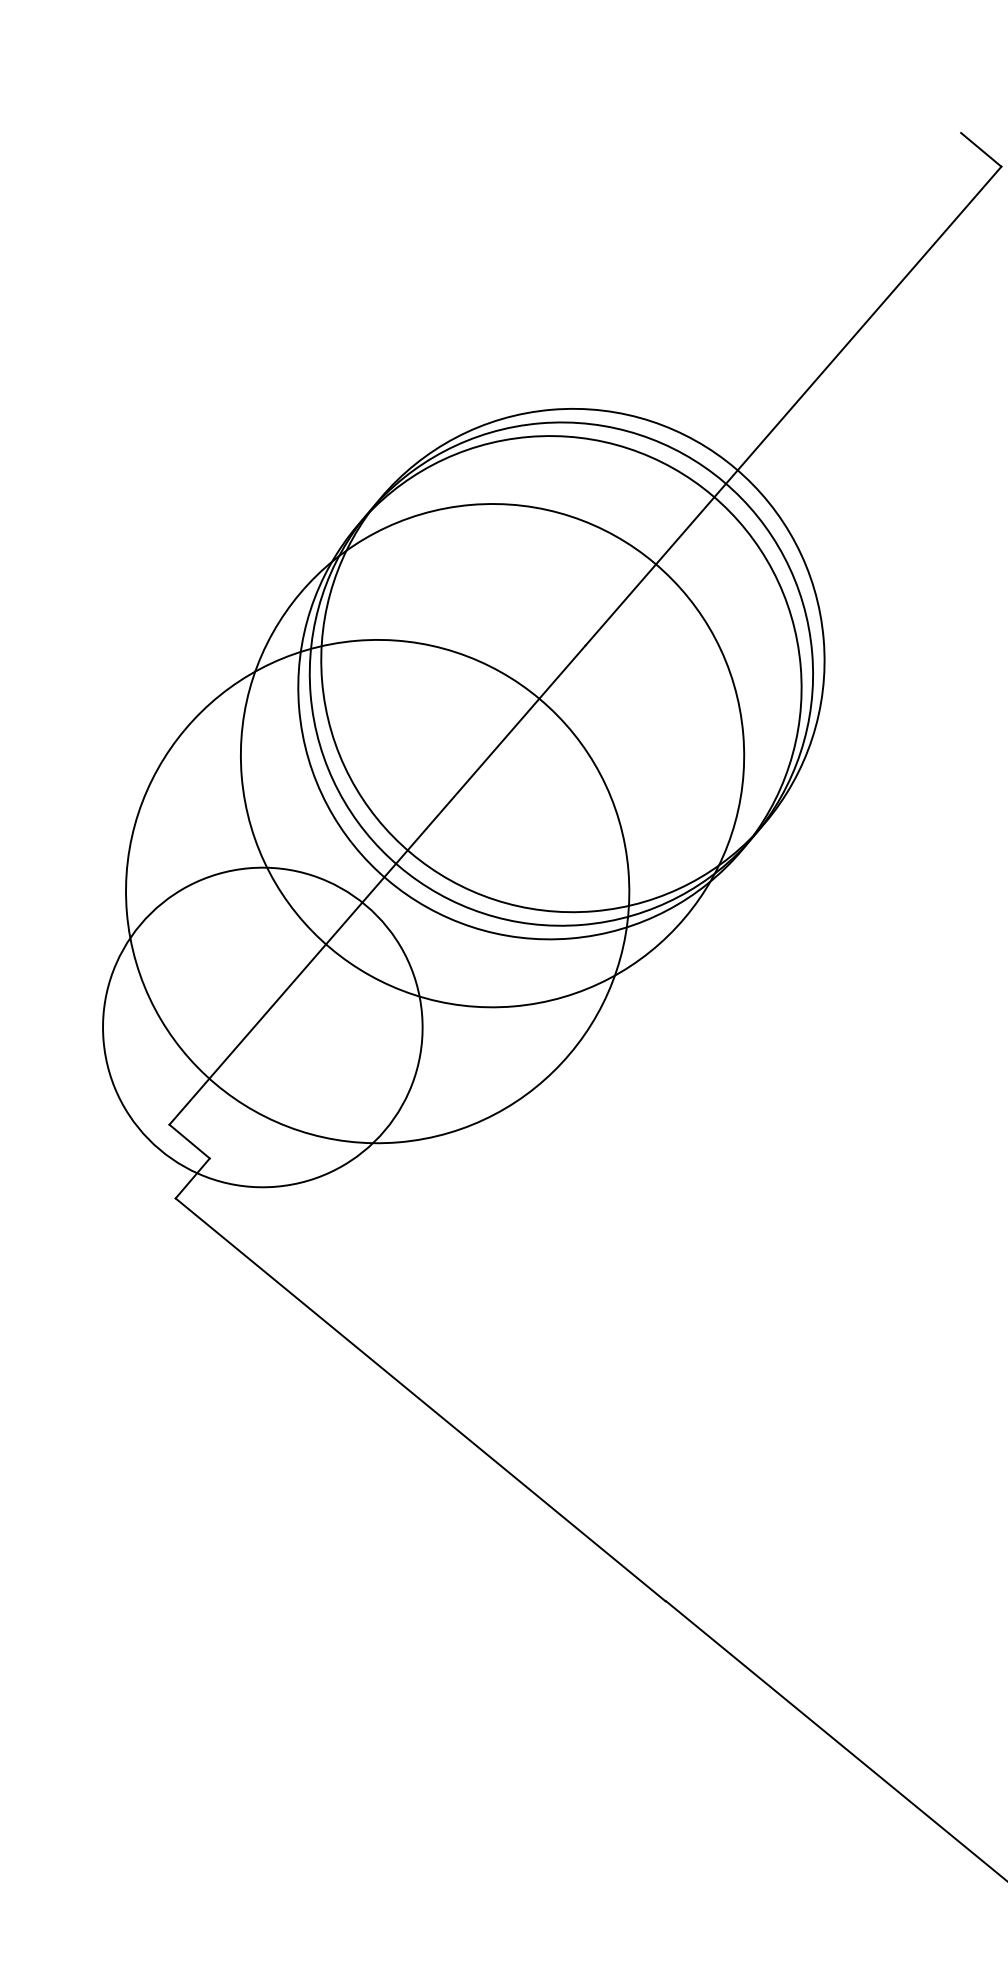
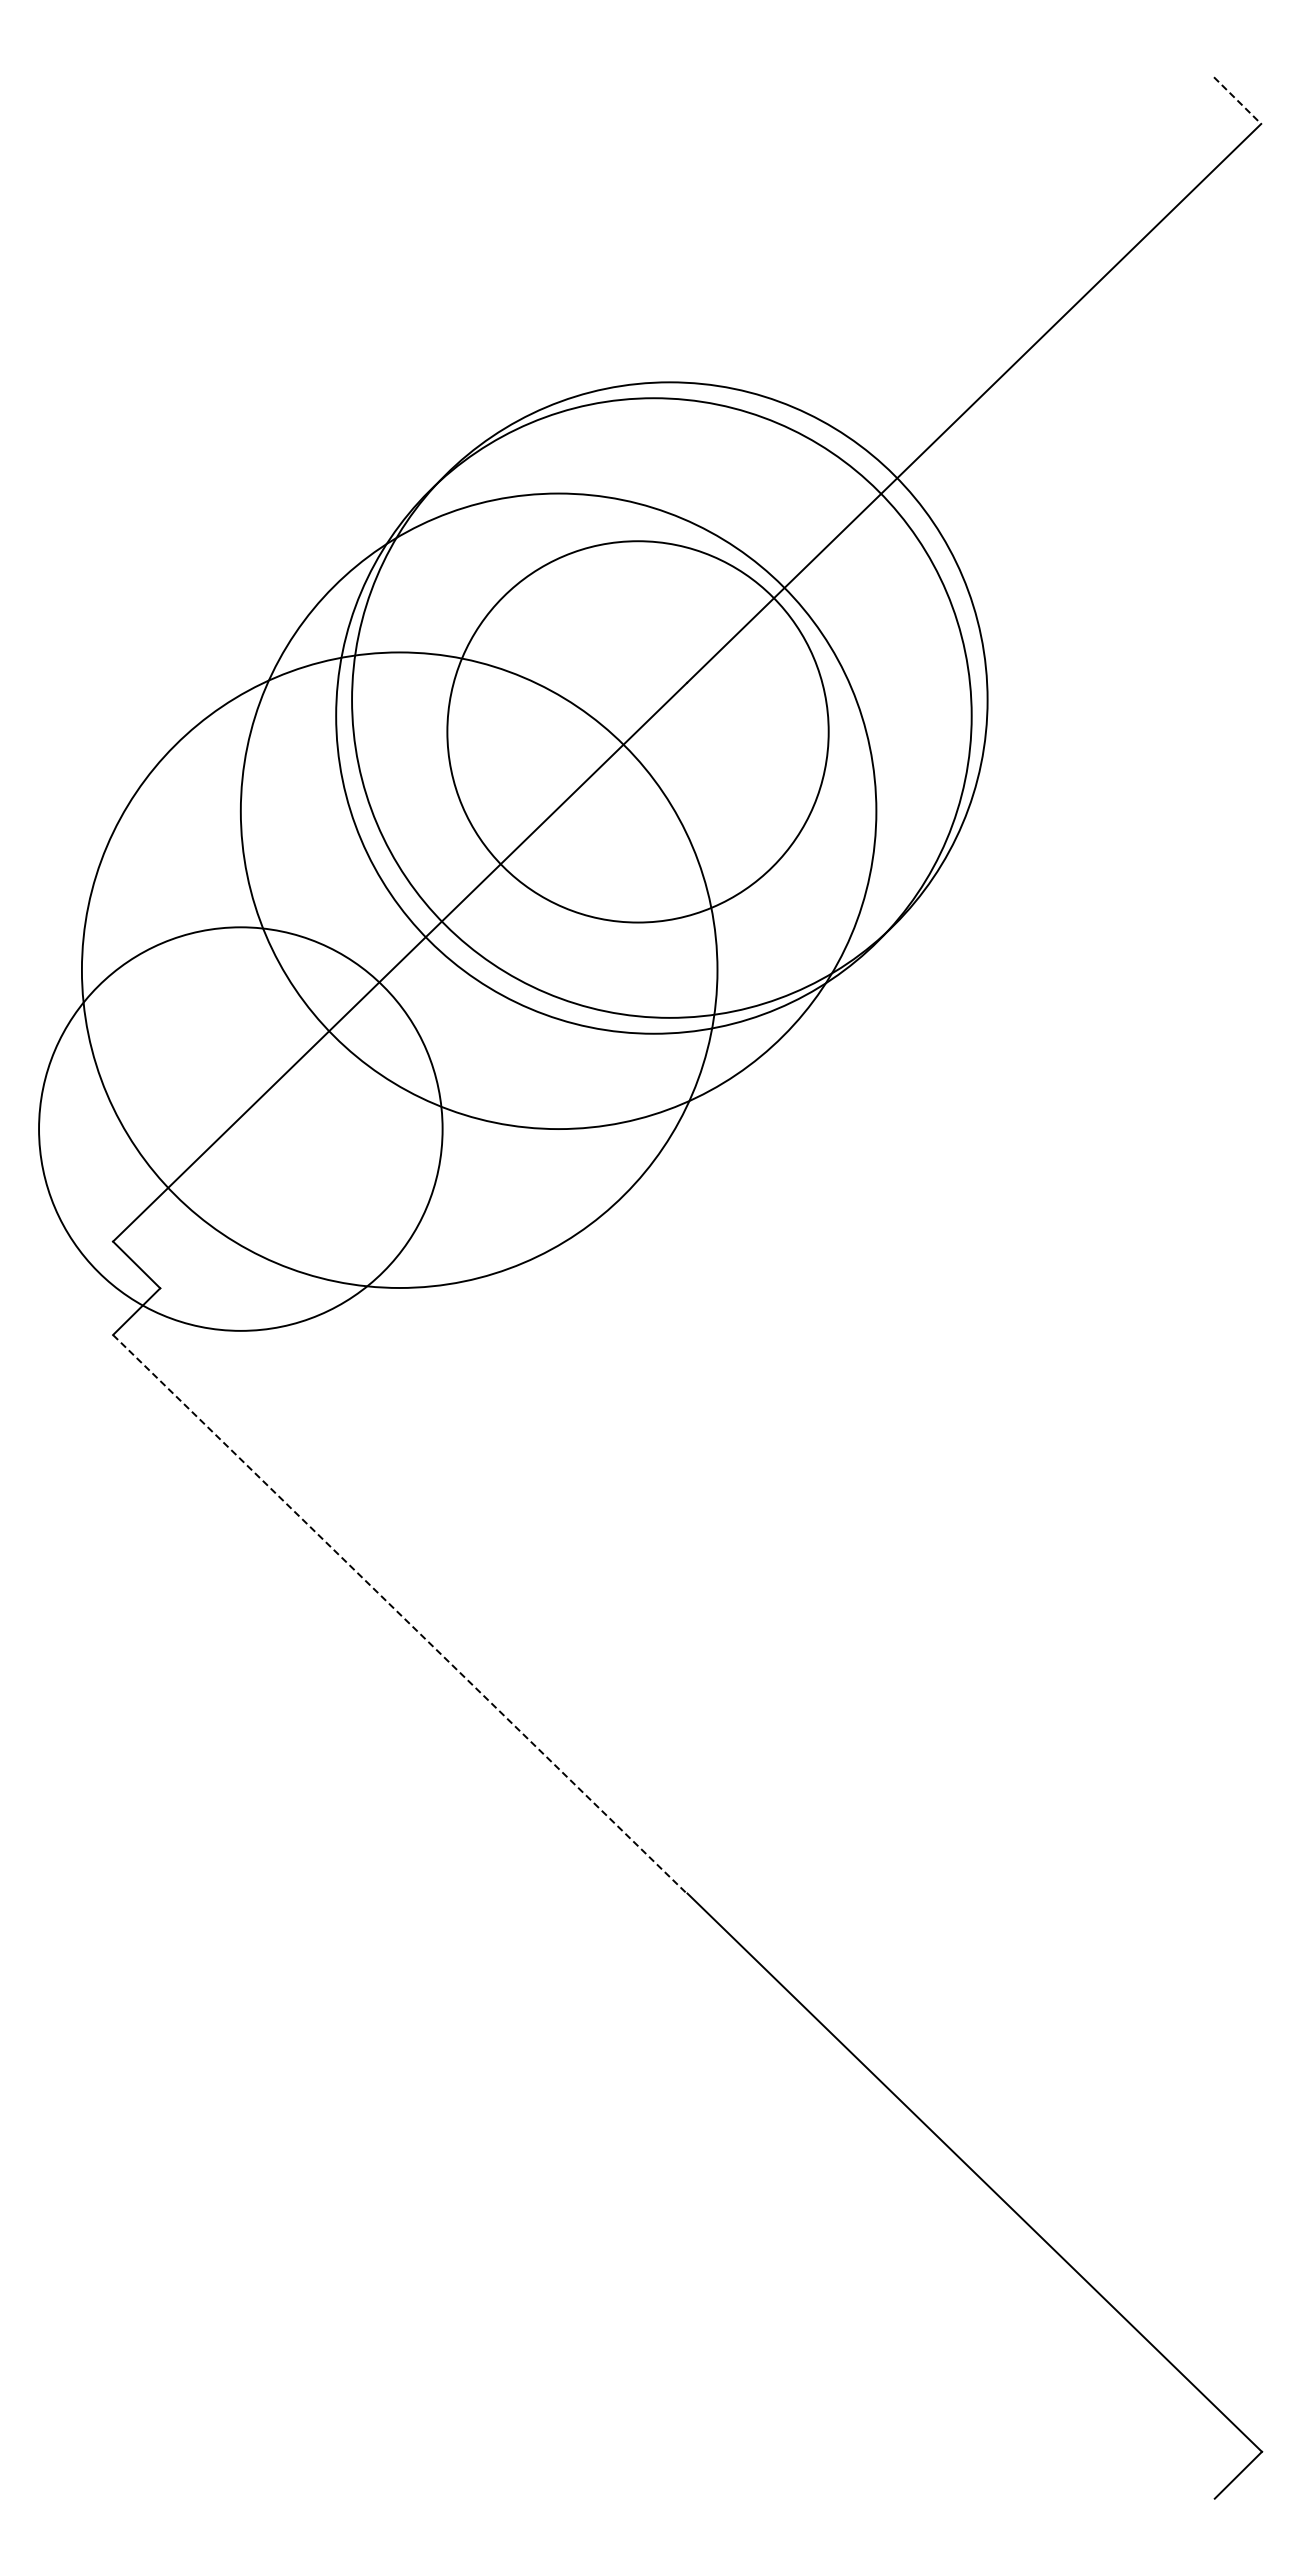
line: (981, 149) -> (1237, 100), solid -> dashed
circle: (549, 687) -> (637, 731), size x0.6
line: (420, 1399) -> (400, 1614), solid -> dashed

